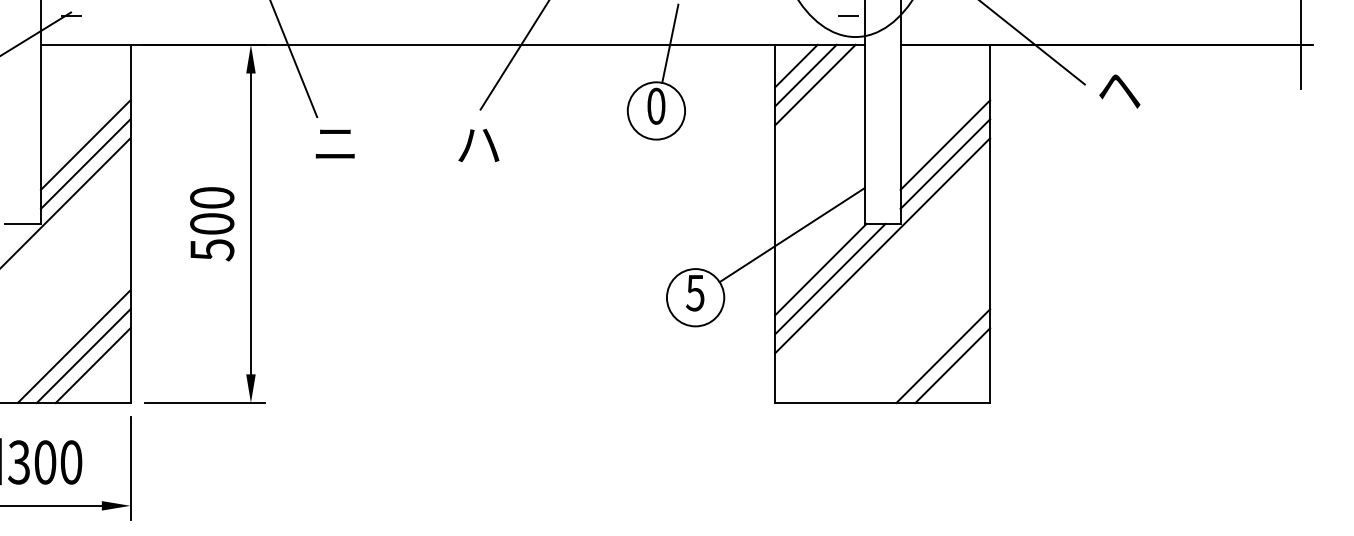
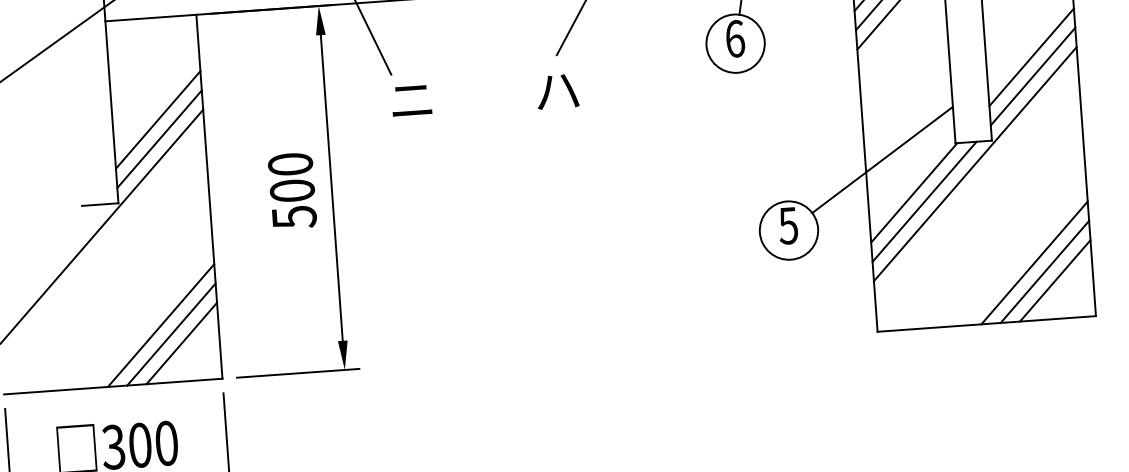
text: (656, 105) -> (735, 38), 0 -> 6
line: (933, 346) -> (1034, 262), added

